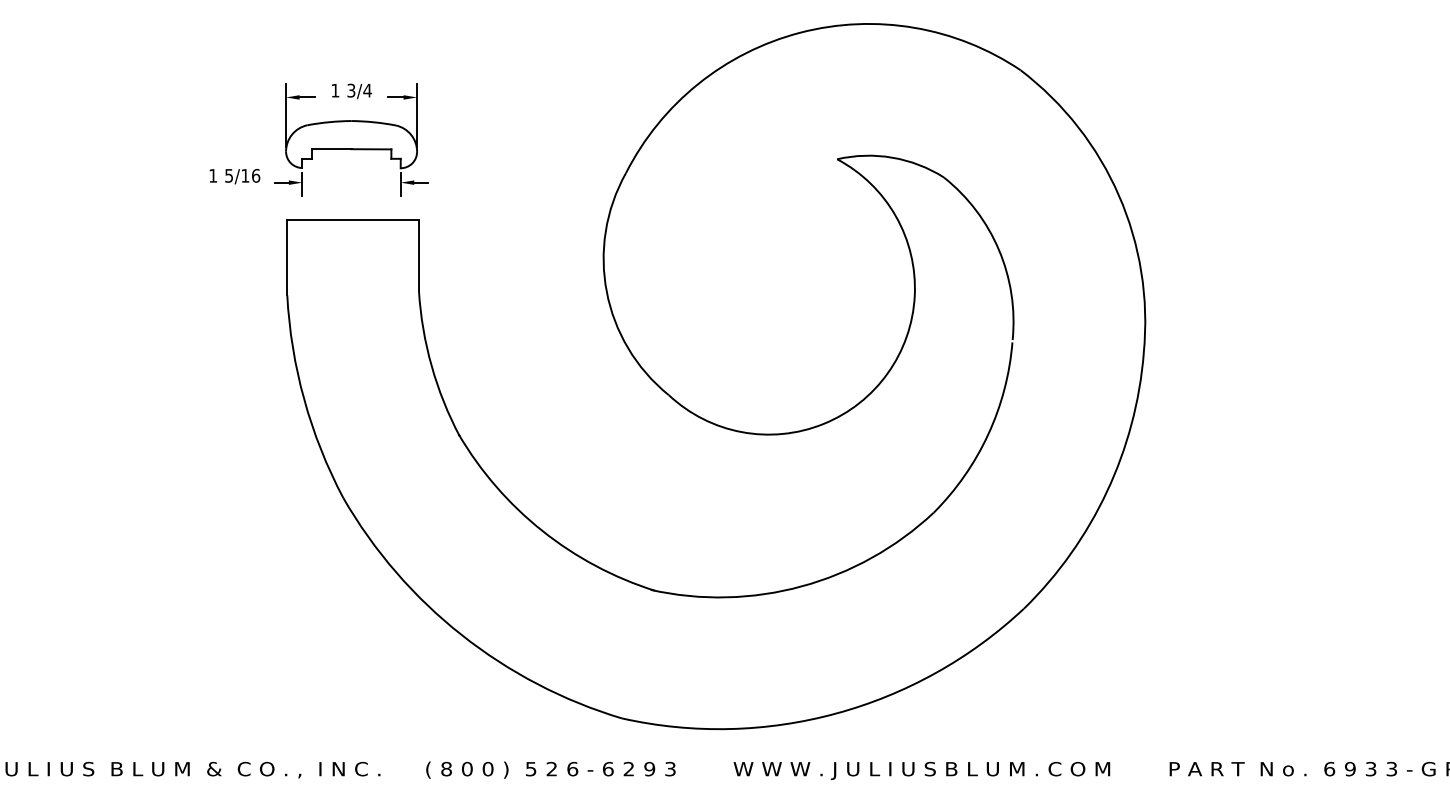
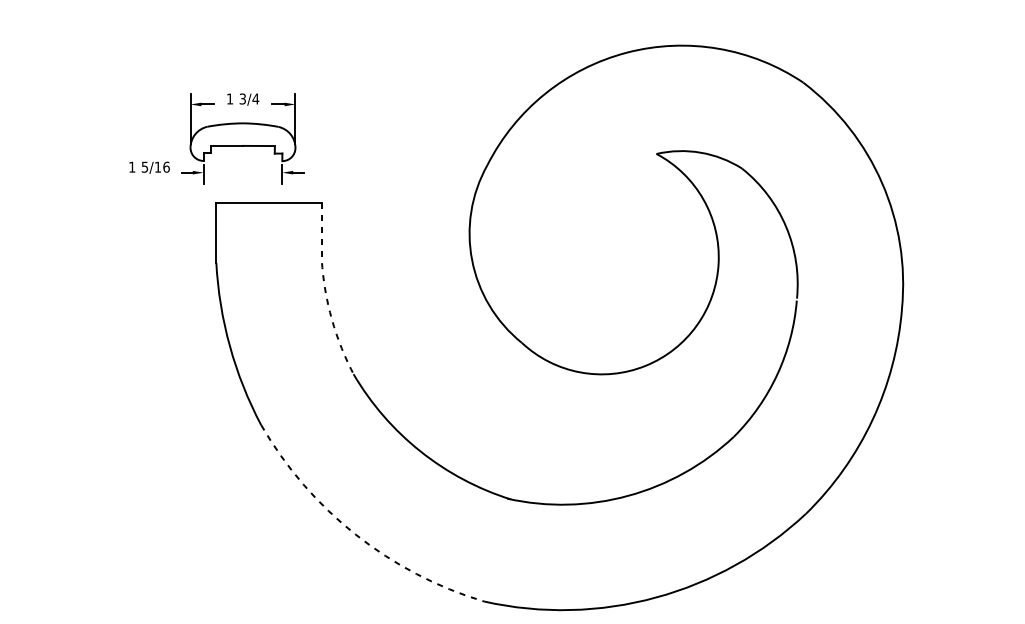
part: (318, 139) -> (216, 138), moved
line: (423, 332) -> (325, 292), solid -> dashed
arc: (461, 634) -> (355, 534), solid -> dashed

